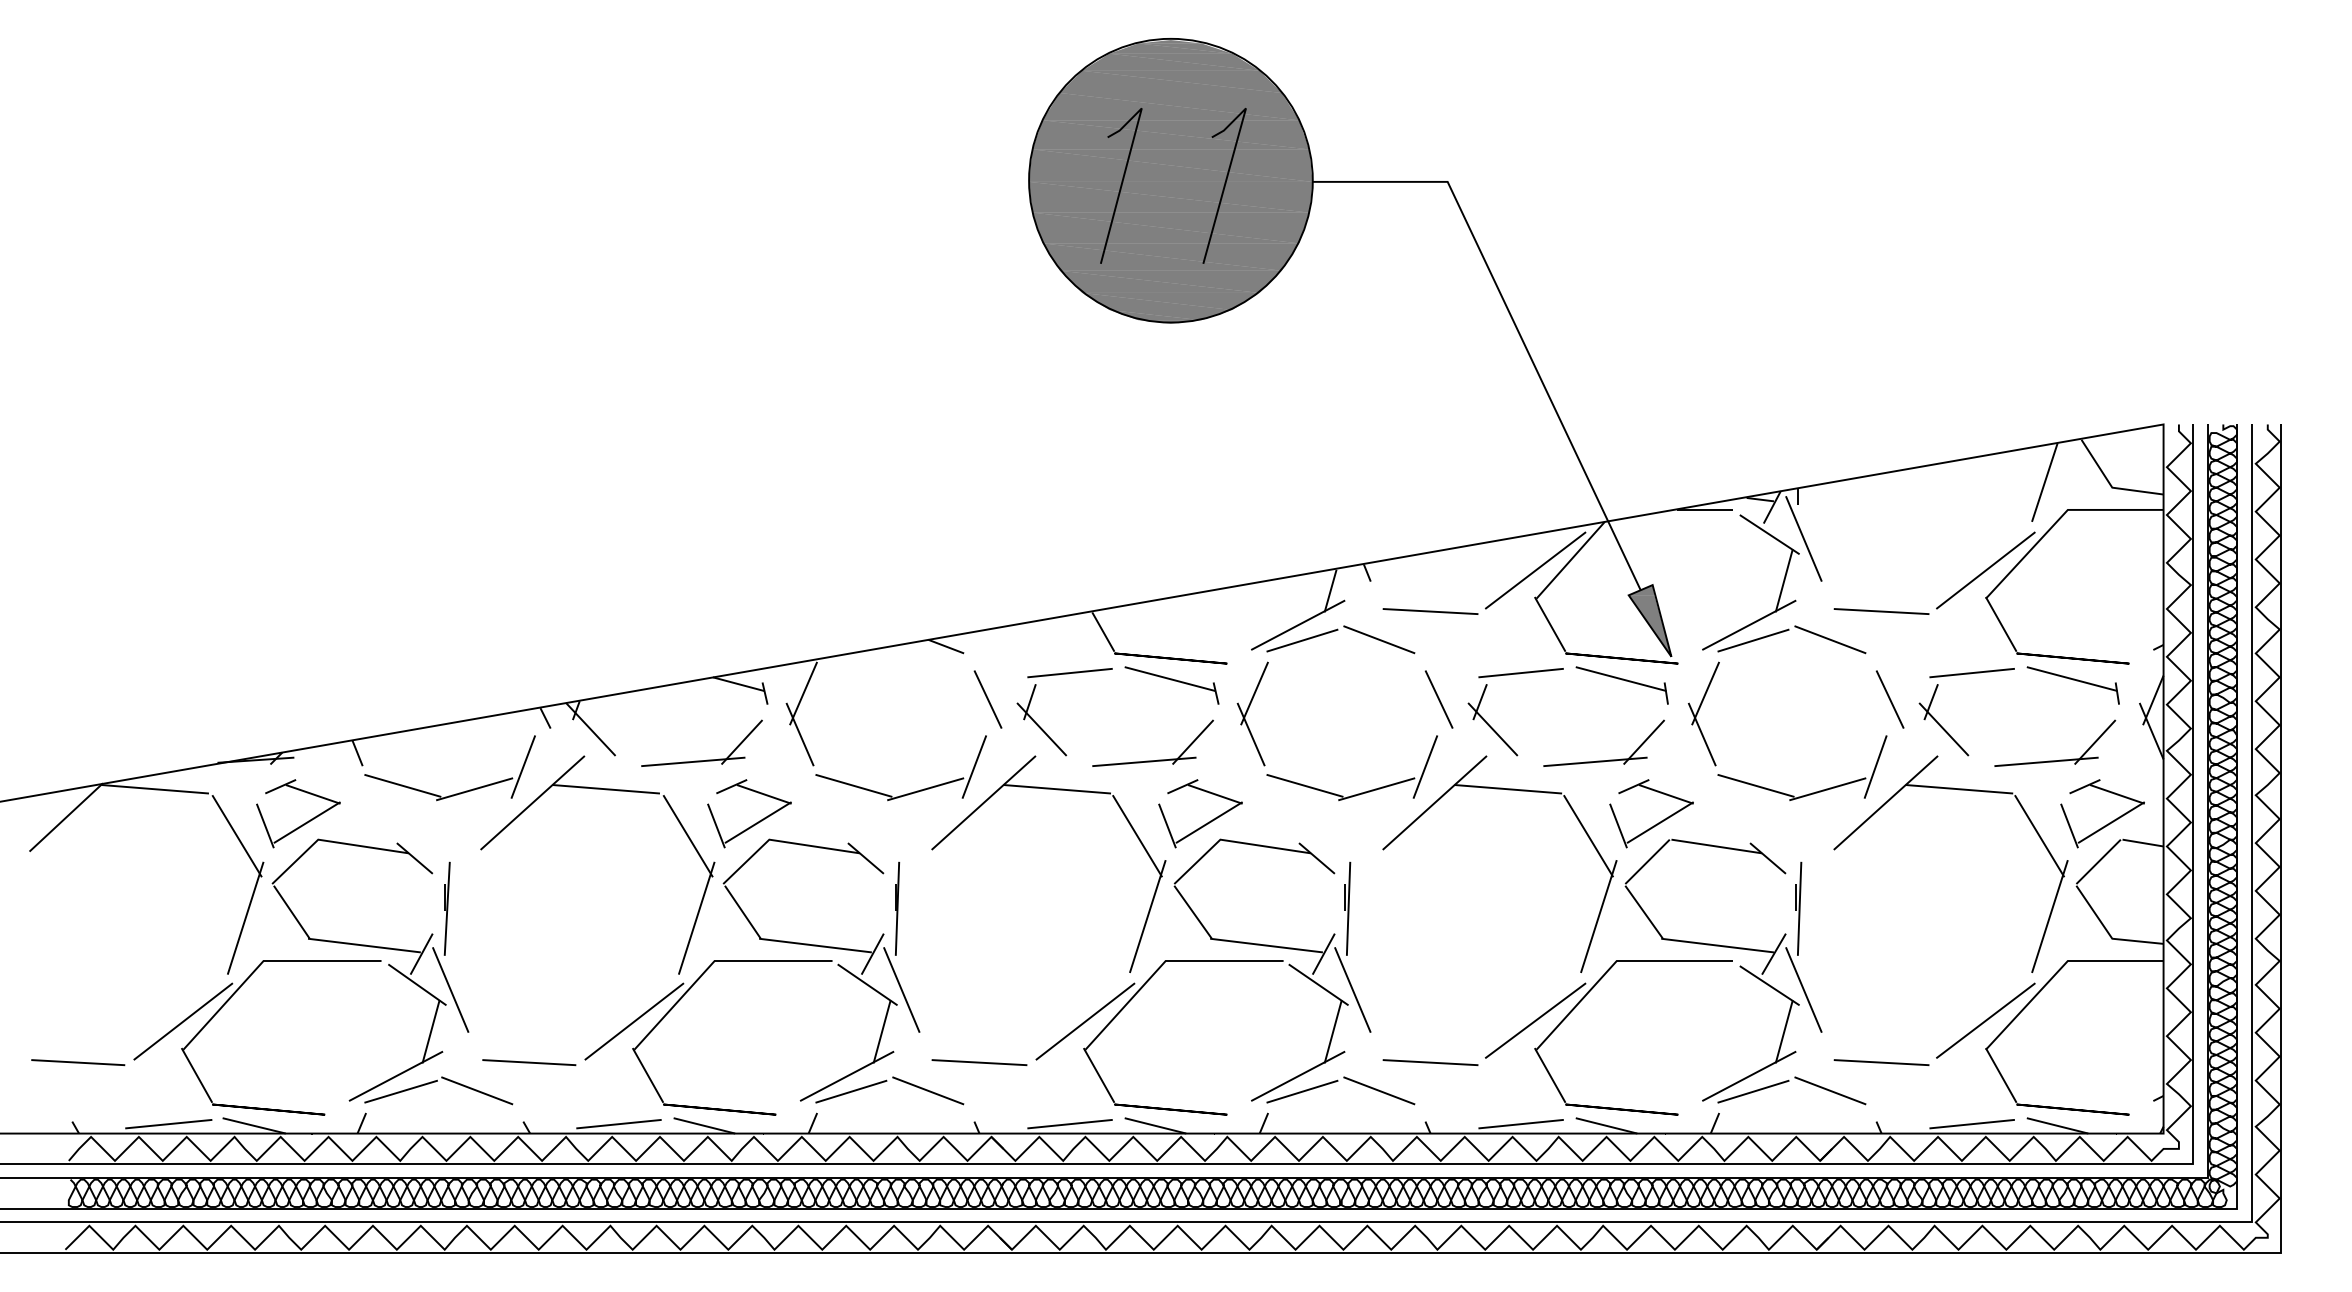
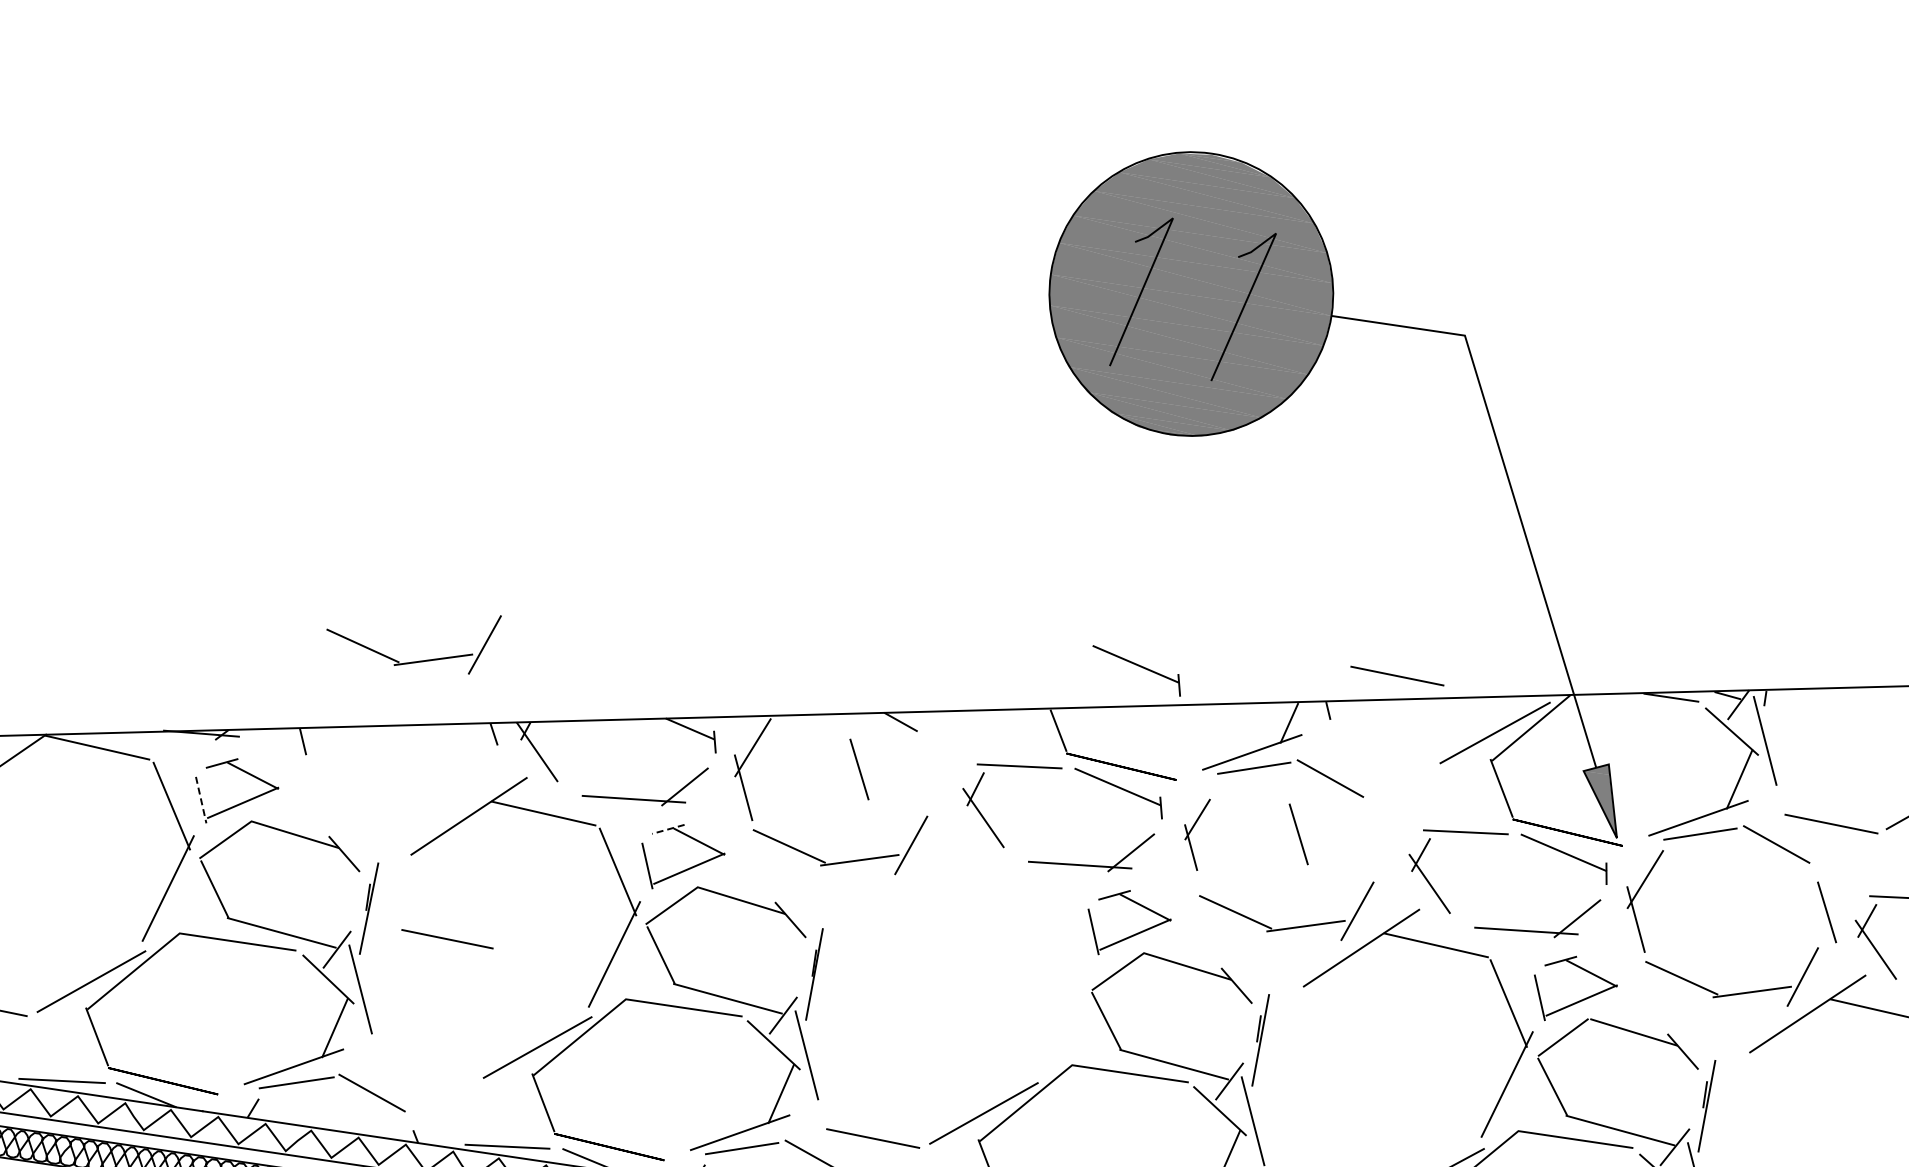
part: (1171, 561) -> (1136, 670), added
line: (1430, 611) -> (1397, 676), moved
line: (987, 699) -> (858, 769), moved
line: (1438, 699) -> (1298, 834), moved
part: (1252, 713) -> (1194, 833), size x0.7
line: (731, 786) -> (668, 829), solid -> dashed
part: (1056, 790) -> (989, 880), removed
part: (455, 793) -> (413, 661), moved
line: (265, 826) -> (201, 800), solid -> dashed
line: (529, 1062) -> (447, 939), moved

